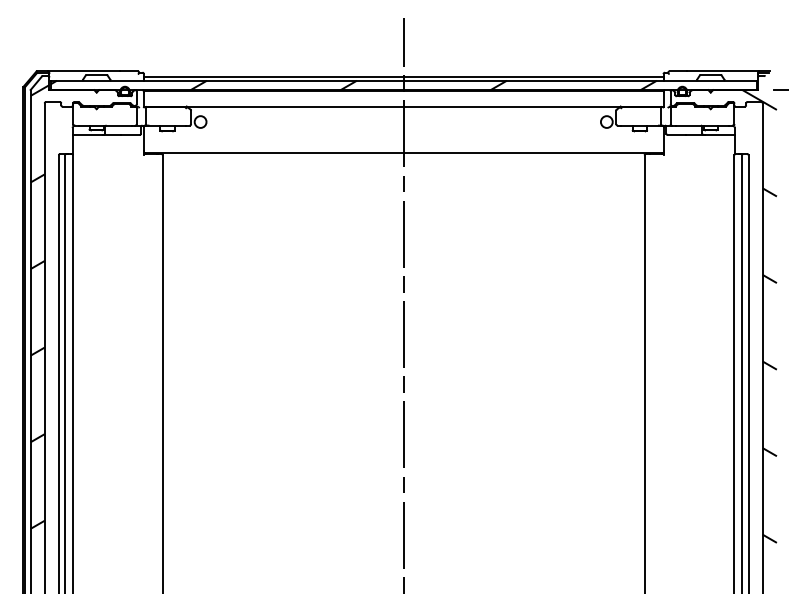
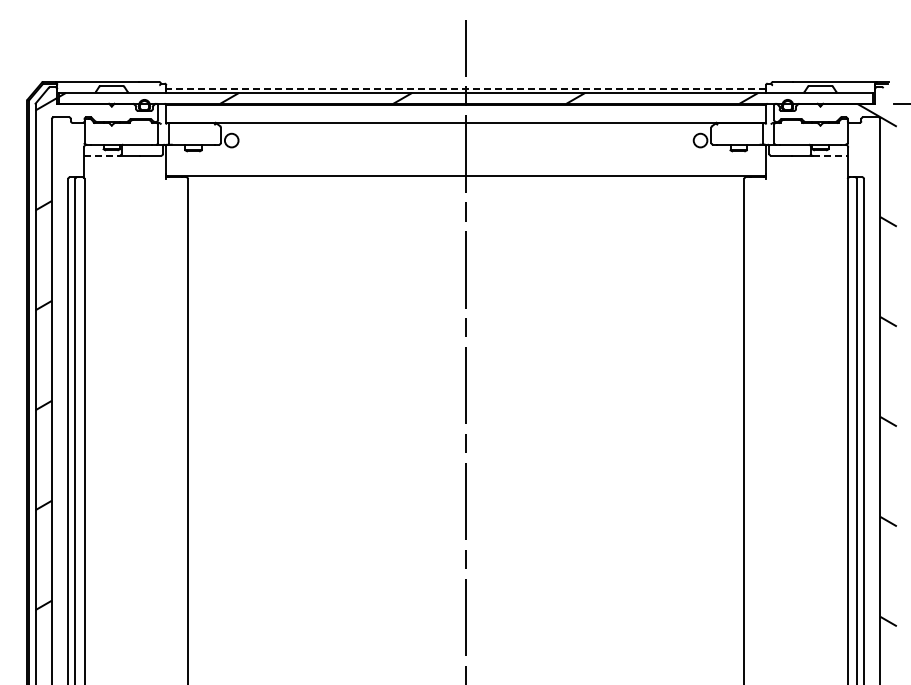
line: (404, 76) -> (466, 88), solid -> dashed
line: (88, 134) -> (102, 155), solid -> dashed
line: (720, 134) -> (831, 155), solid -> dashed

